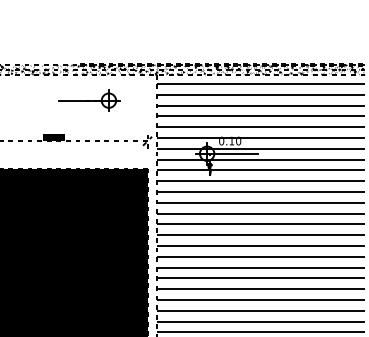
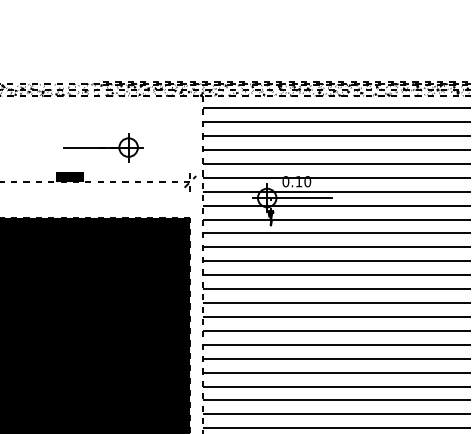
part: (89, 100) -> (103, 147), moved

